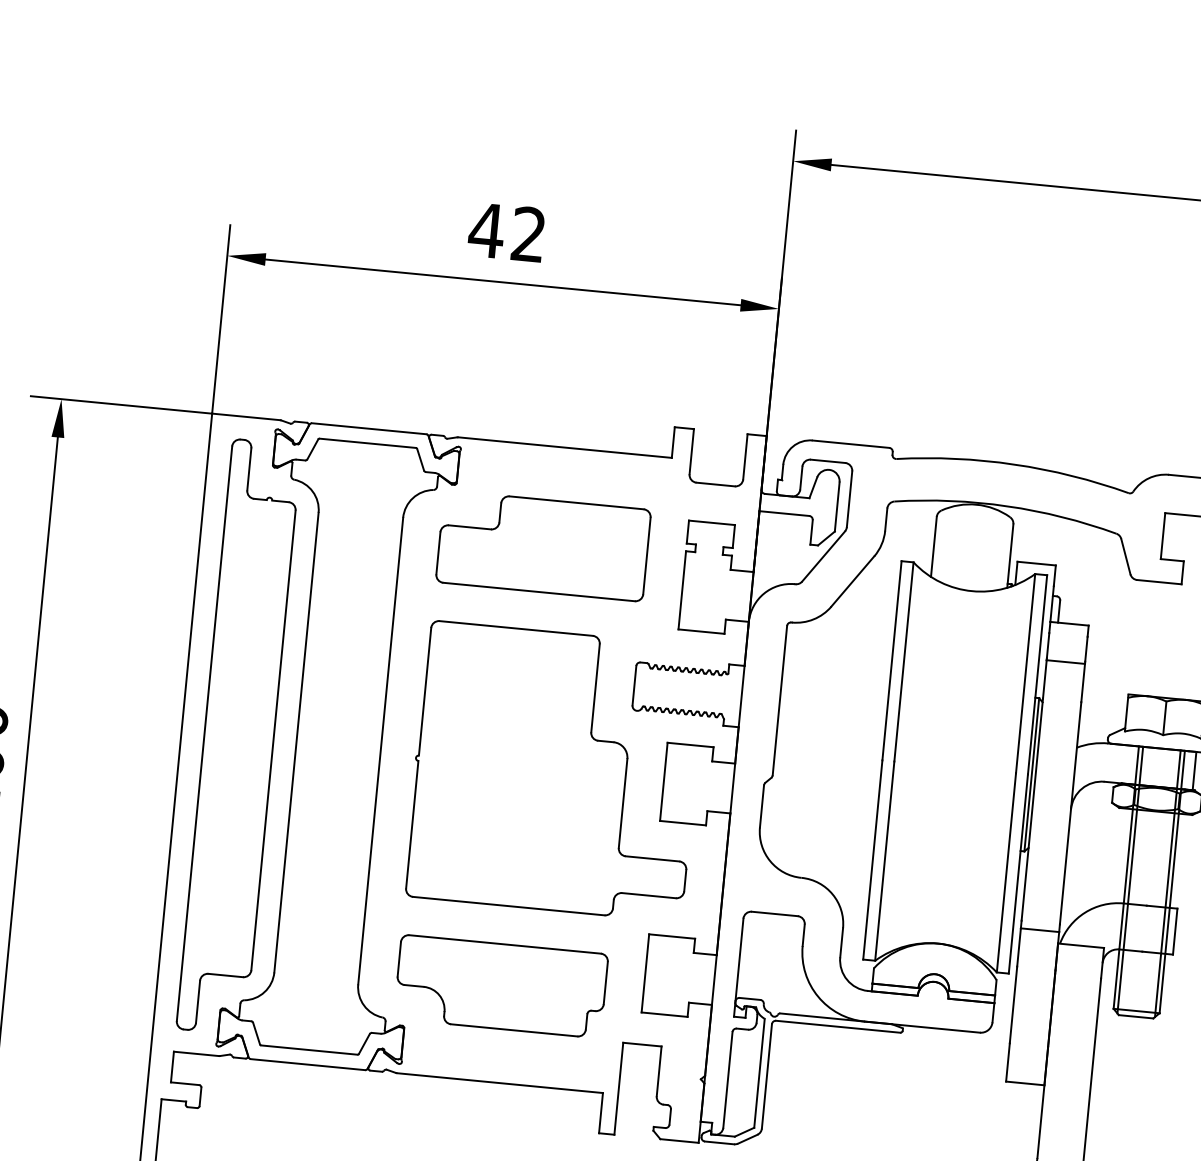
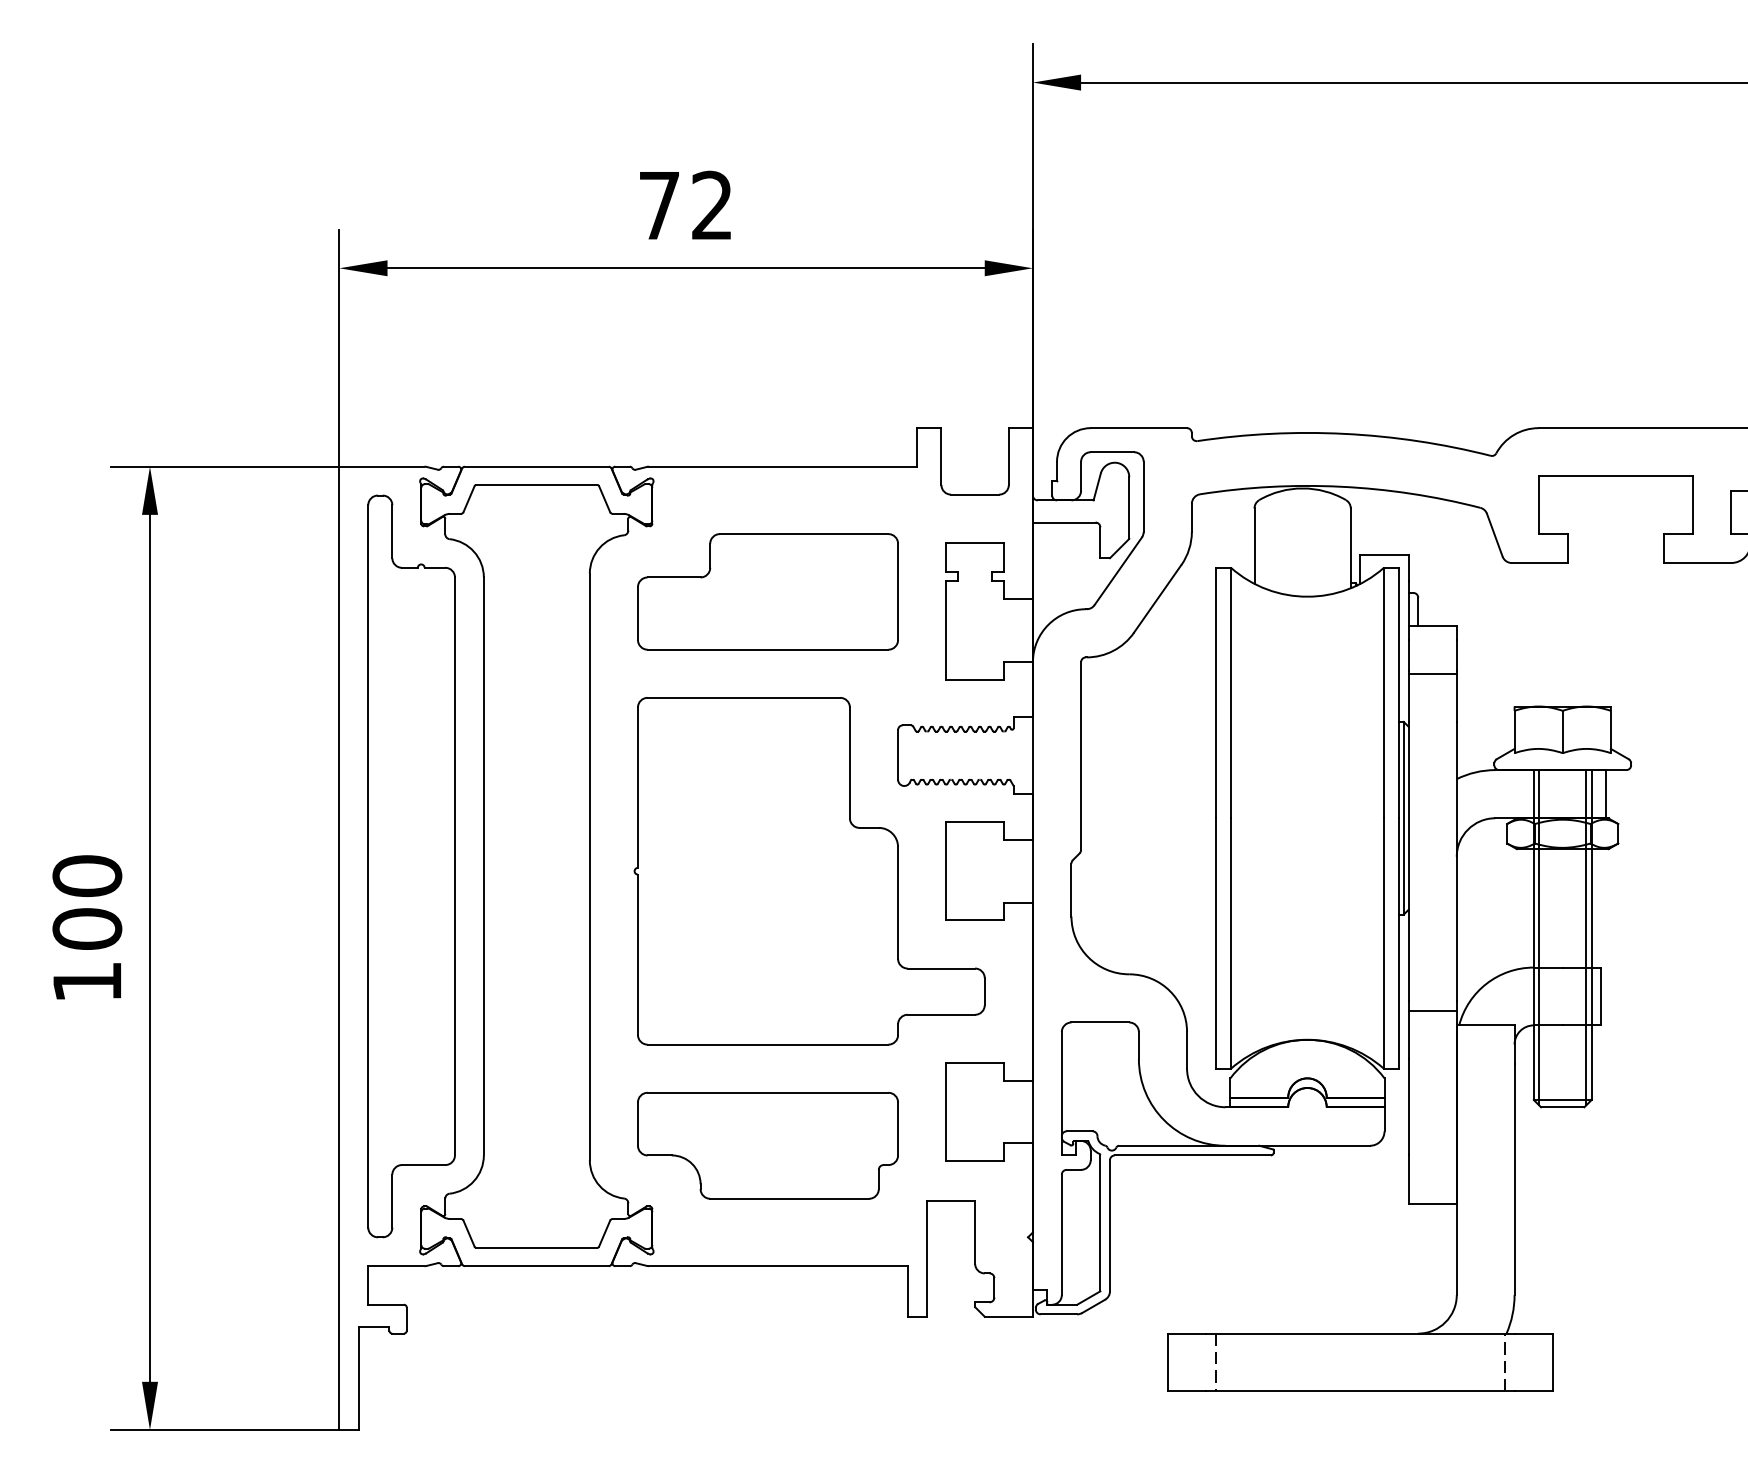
text: (486, 230) -> (659, 205), 42 -> 72

